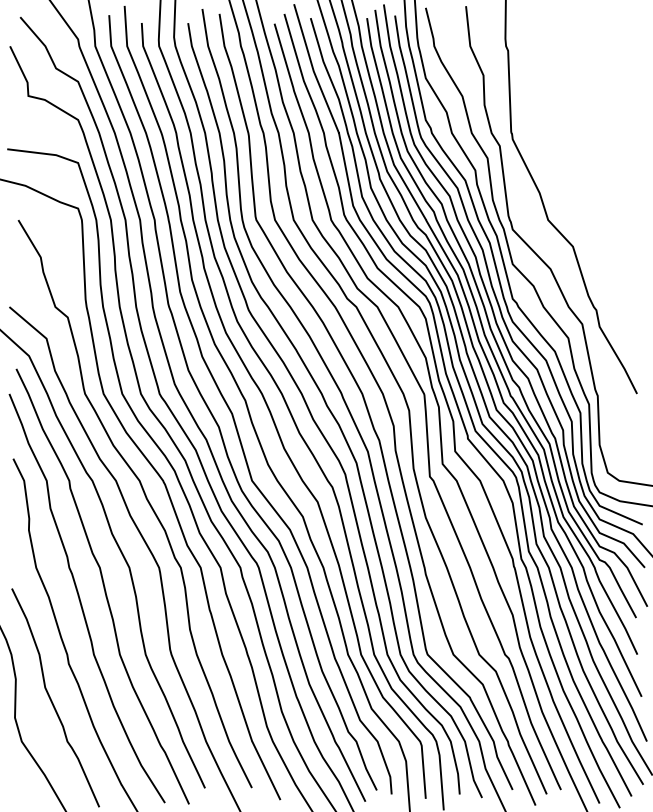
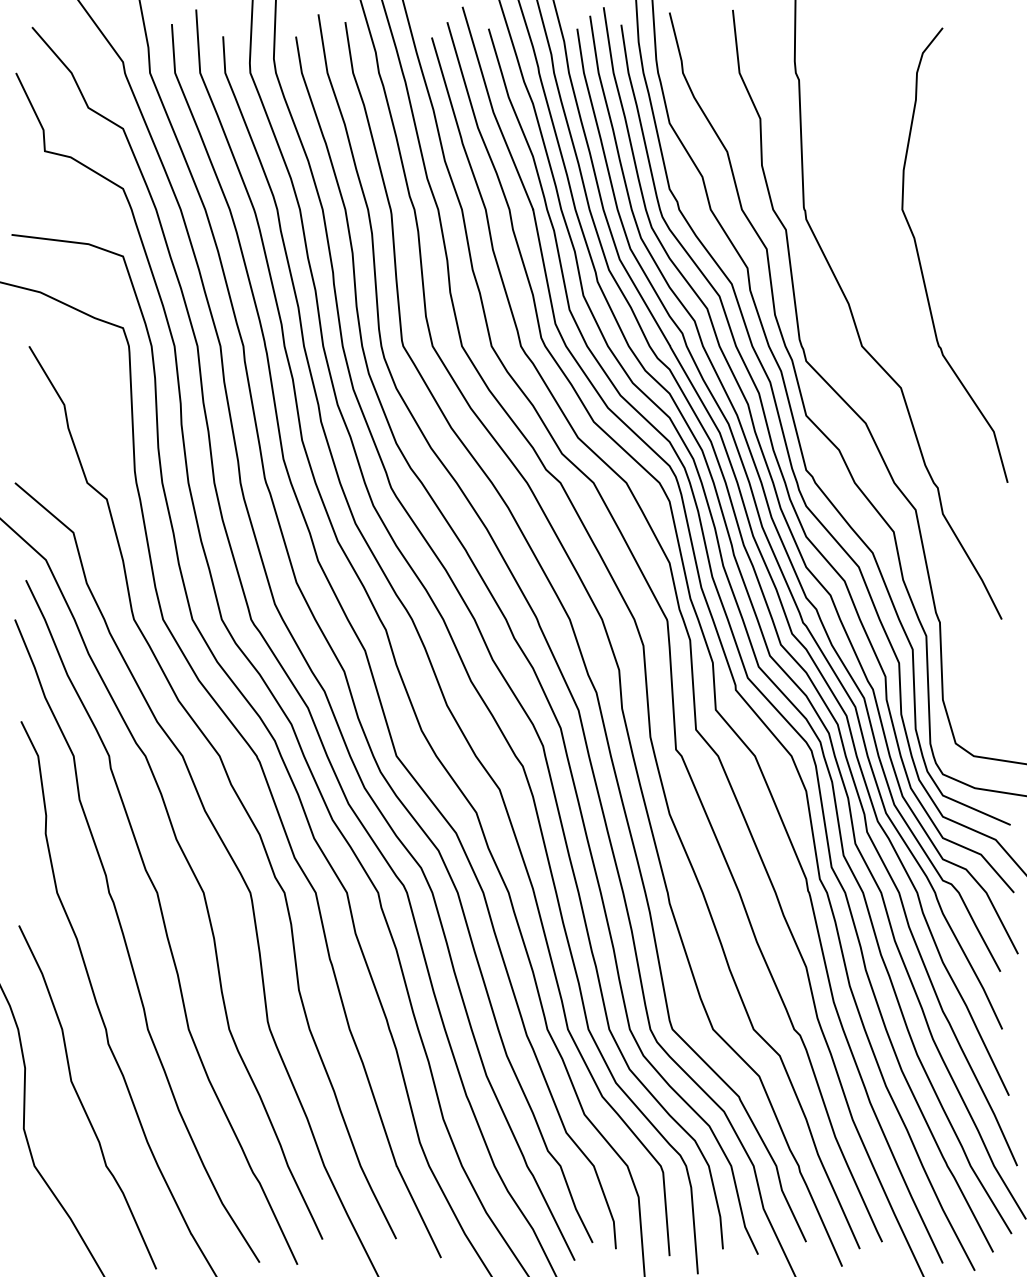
curve: (586, 168) -> (922, 265), added

